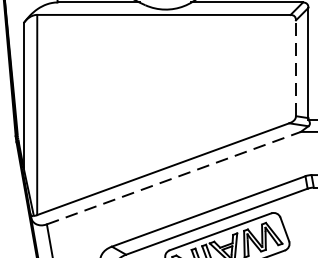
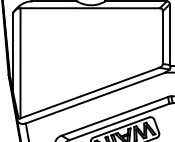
line: (295, 68) -> (162, 37), dashed -> solid
line: (175, 177) -> (96, 97), dashed -> solid

